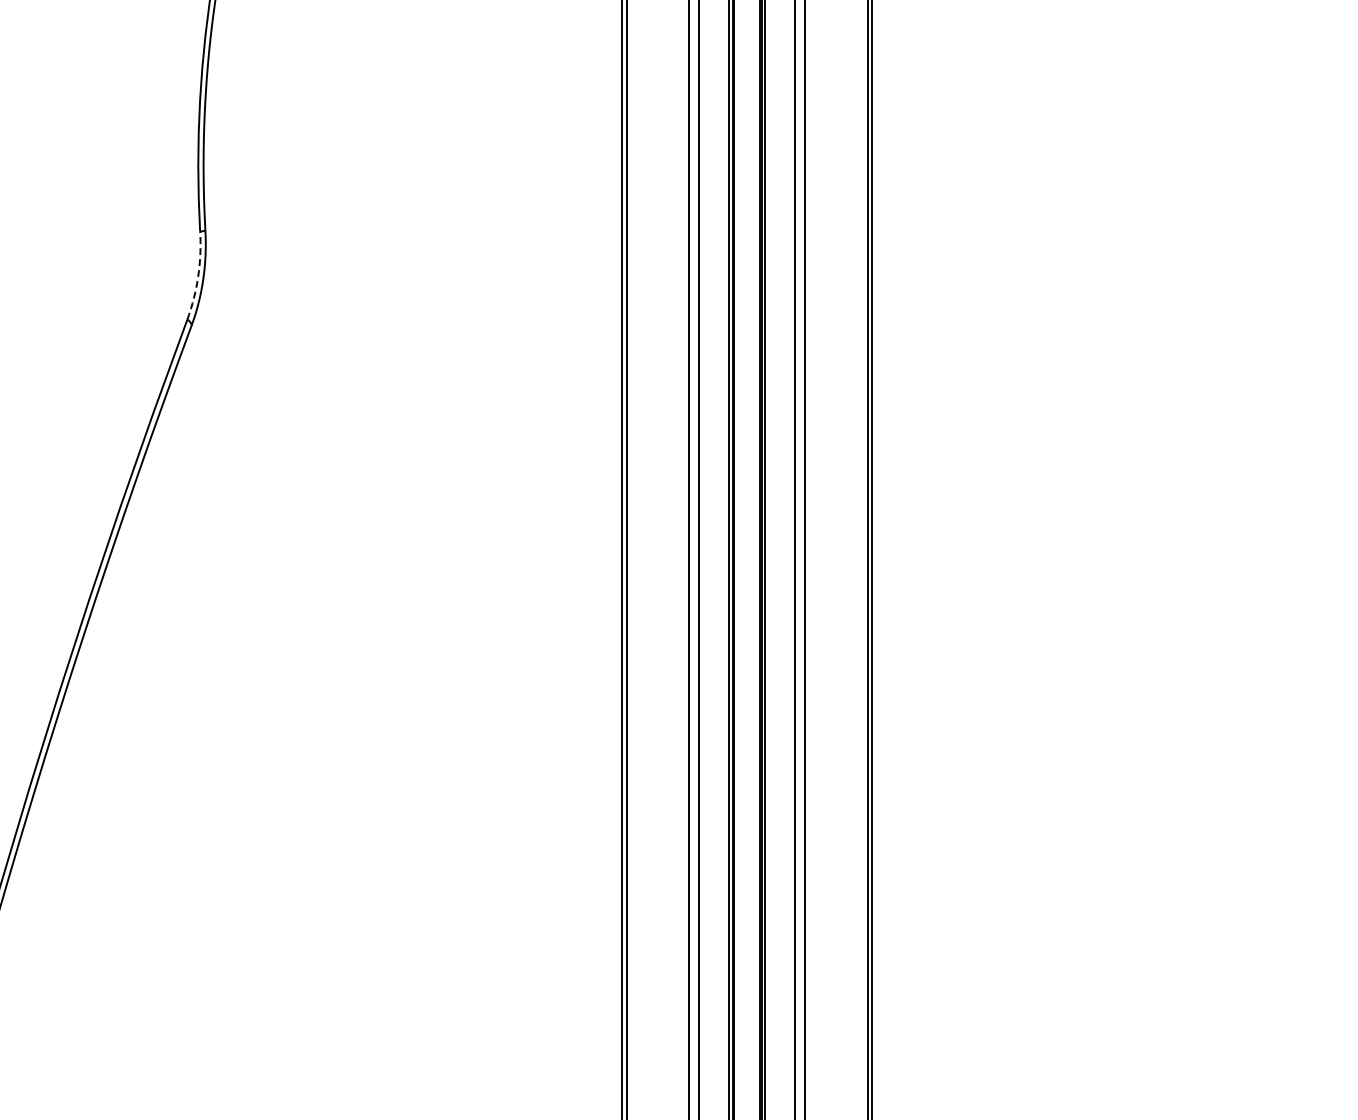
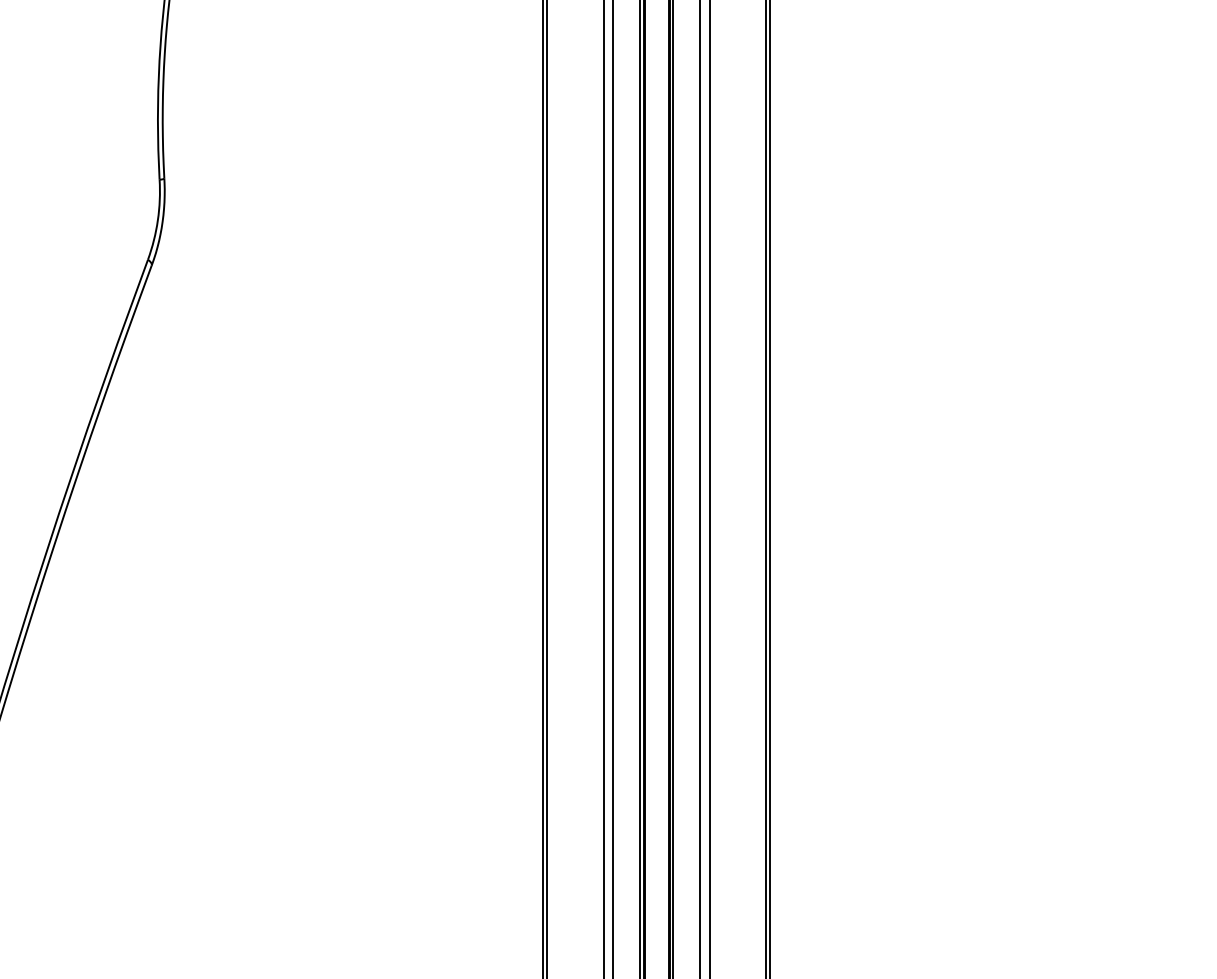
arc: (198, 276) -> (158, 220), dashed -> solid

